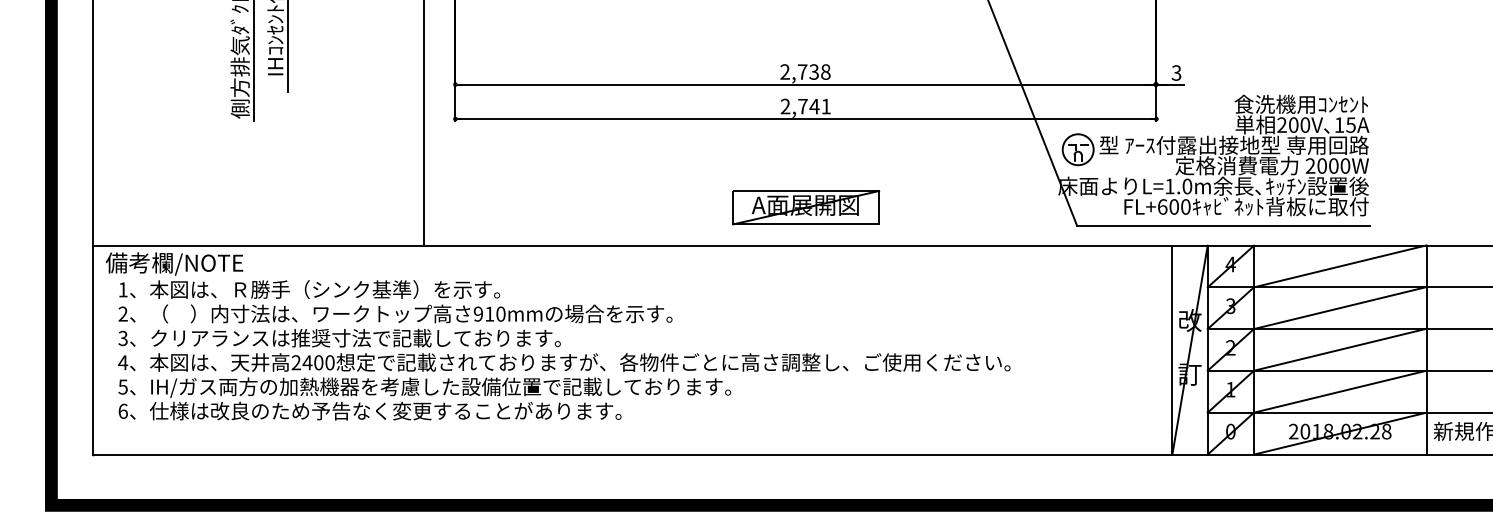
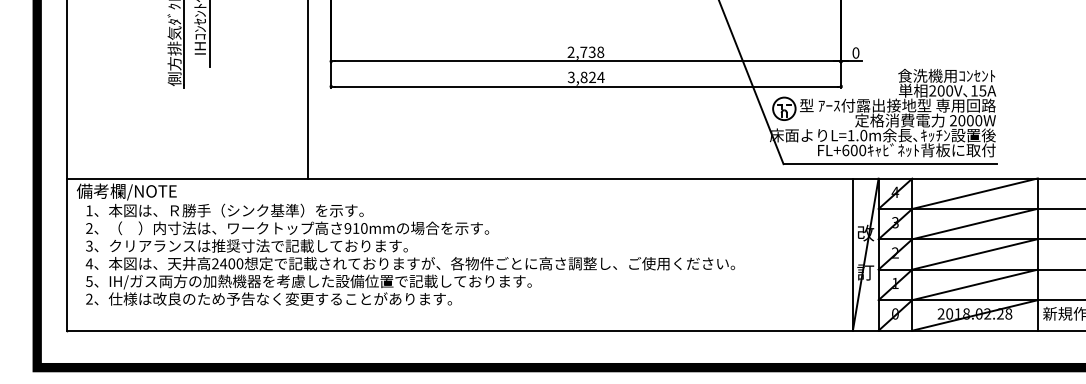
text: (1175, 72) -> (855, 52), 3 -> 0
text: (804, 106) -> (585, 77), 2,741 -> 3,824
part: (806, 208) -> (586, 151), removed
text: (123, 410) -> (89, 298), 6 -> 2

